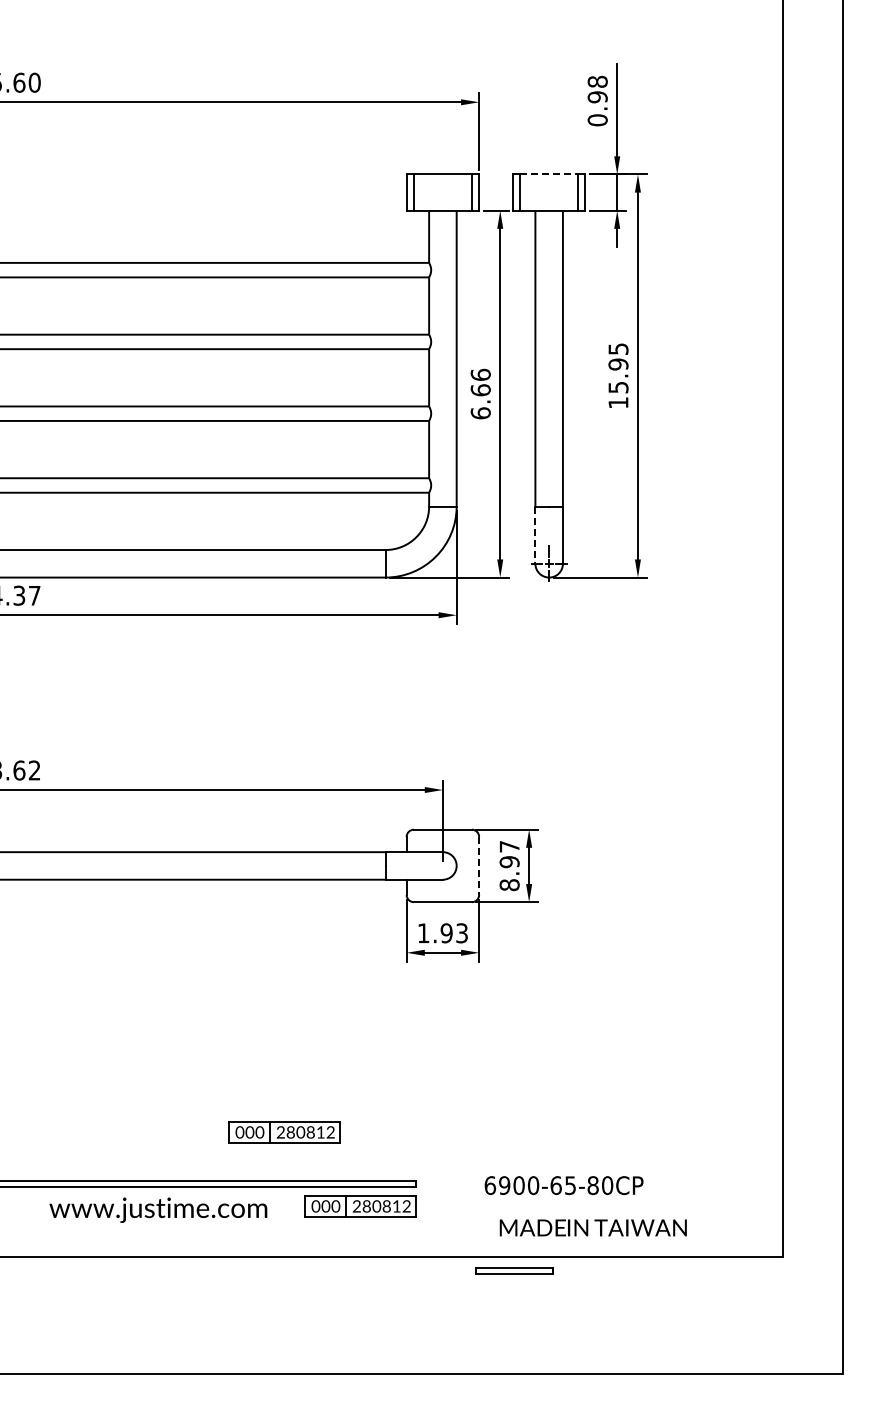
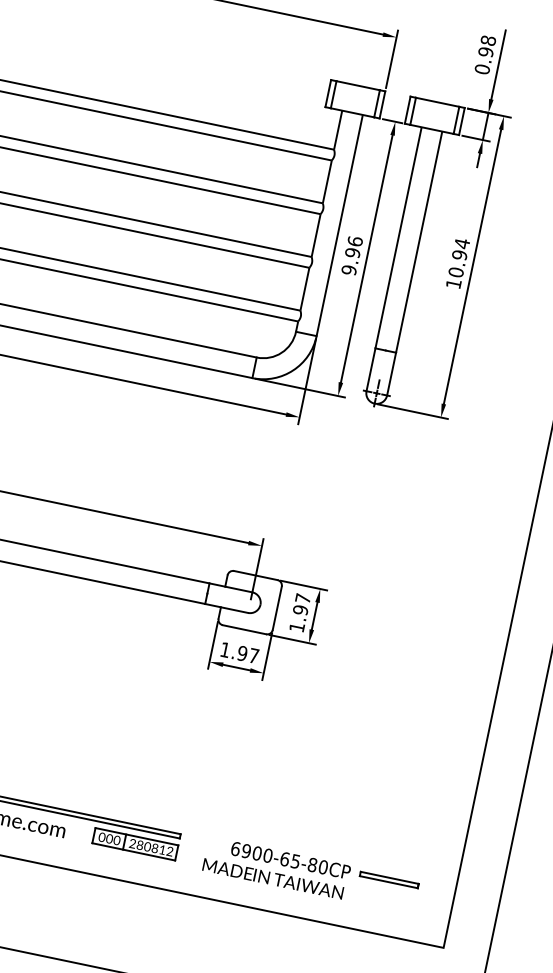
line: (549, 174) -> (437, 102), dashed -> solid
text: (618, 367) -> (459, 257), 15.95 -> 10.94
text: (480, 401) -> (350, 261), 6.66 -> 9.96
line: (535, 535) -> (371, 370), dashed -> solid
line: (479, 866) -> (277, 608), dashed -> solid
text: (509, 885) -> (296, 627), 8.97 -> 1.97
text: (461, 933) -> (253, 656), 1.93 -> 1.97
part: (284, 1132) -> (90, 777), removed
text: (592, 1227) -> (272, 878), moved
part: (514, 1270) -> (389, 879), moved

